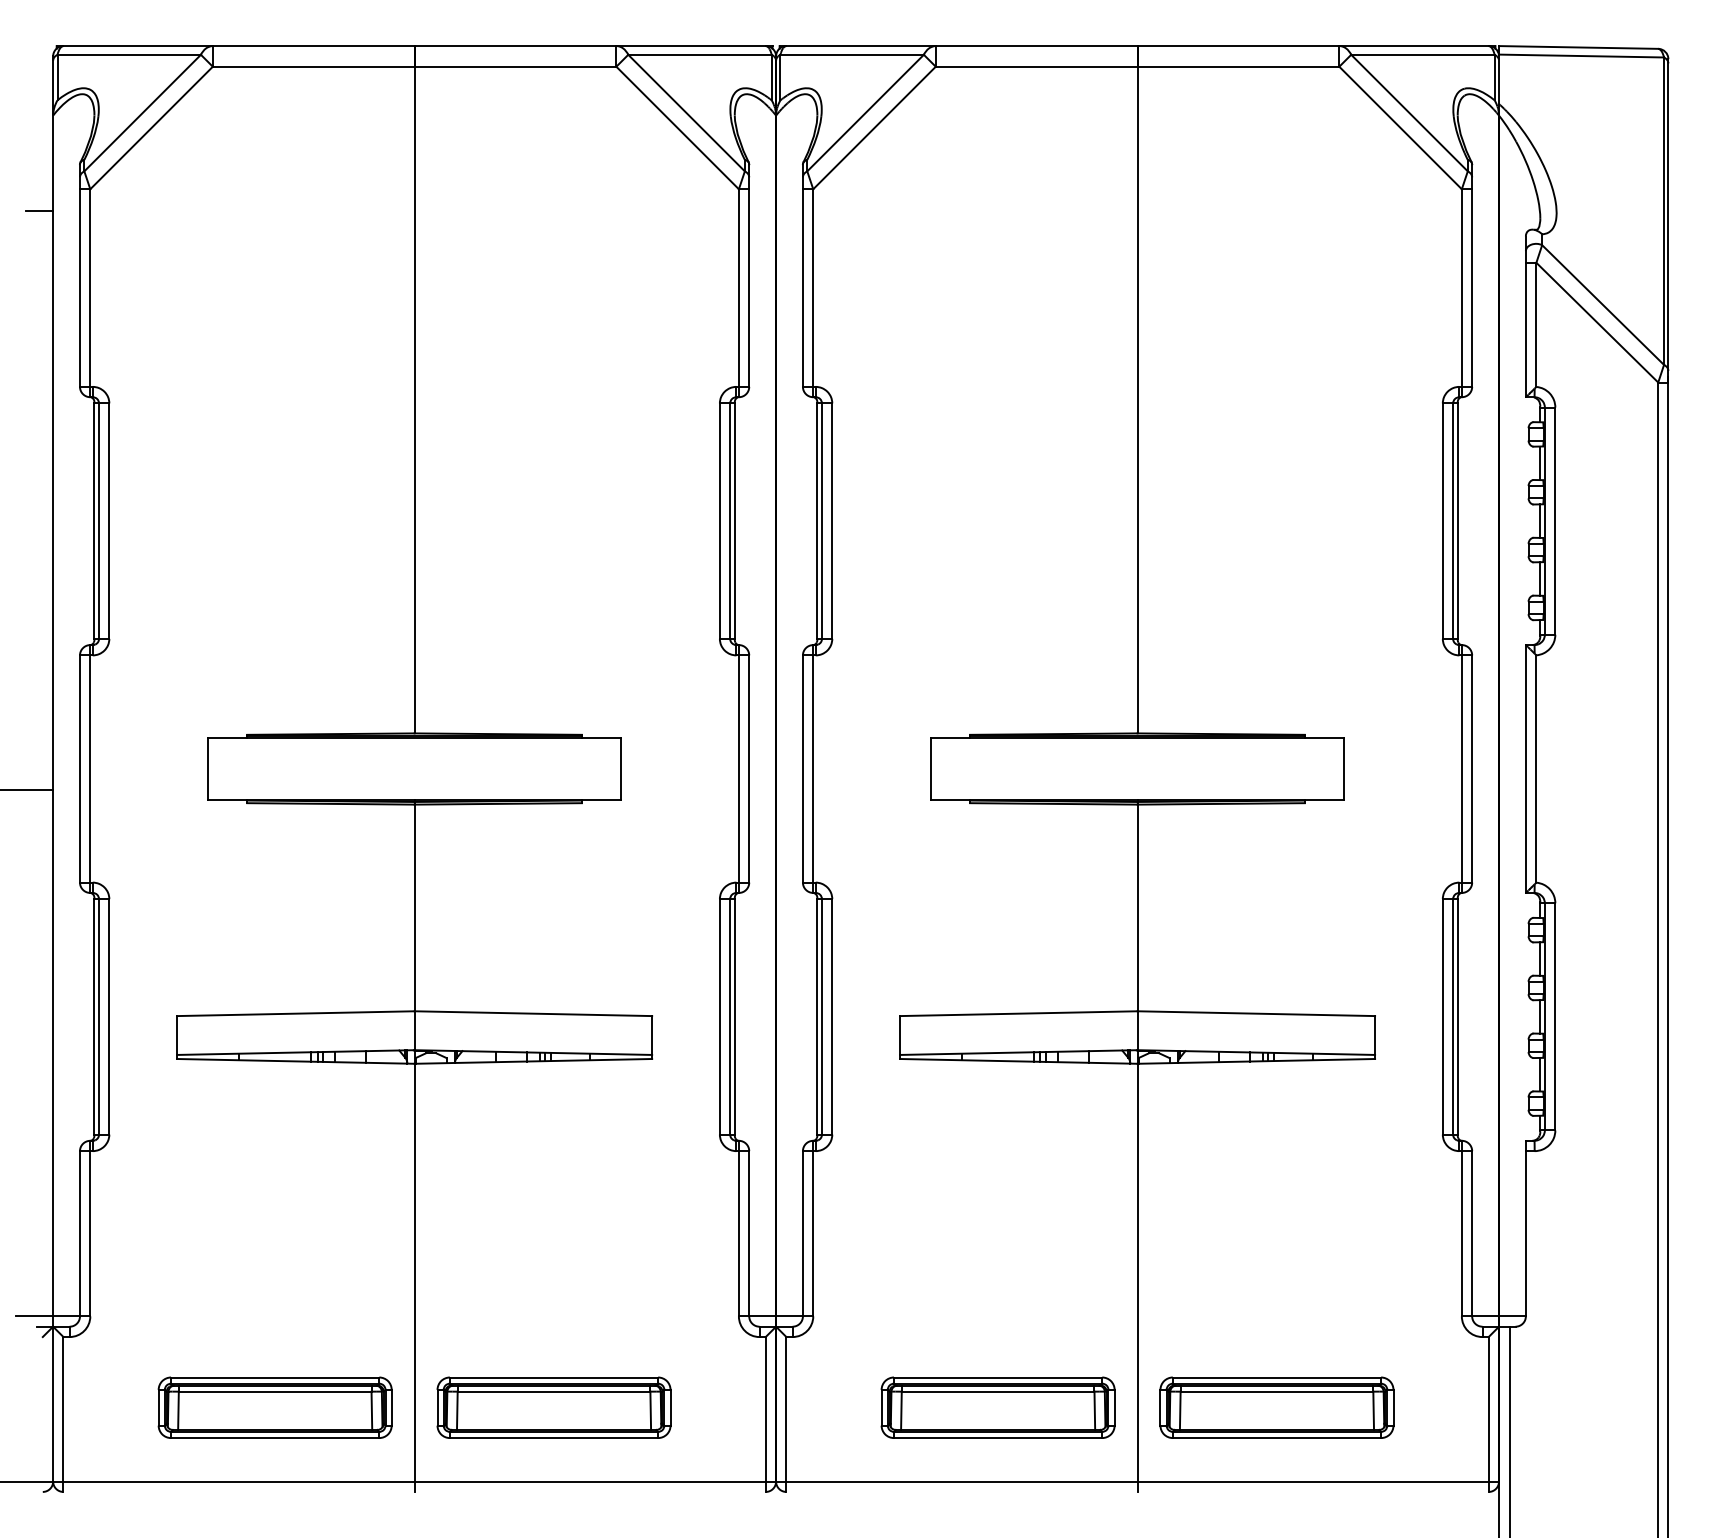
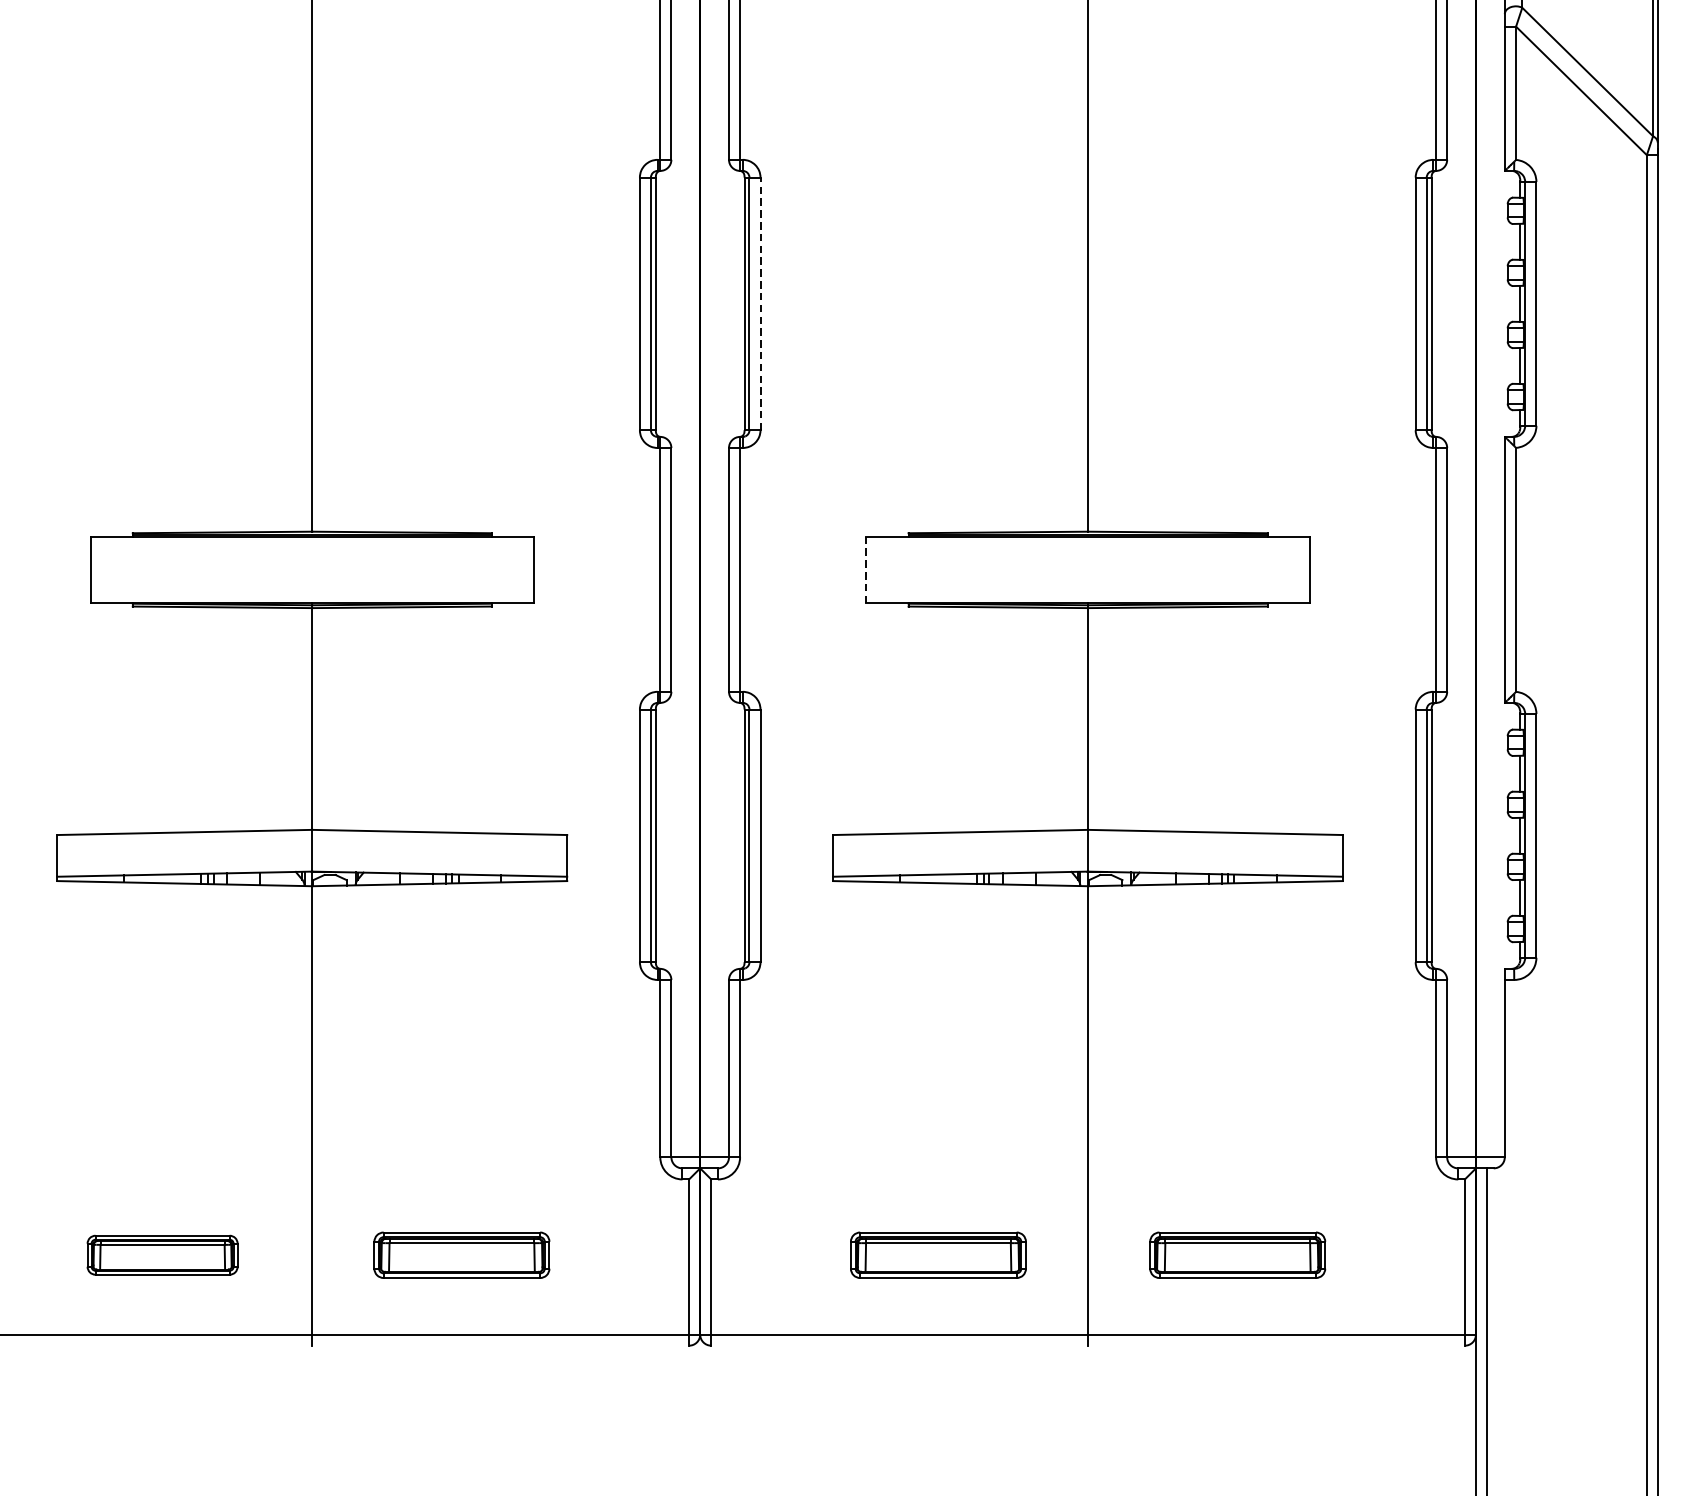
line: (832, 521) -> (760, 304), solid -> dashed
line: (931, 769) -> (866, 570), solid -> dashed
part: (274, 1407) -> (161, 1255), size x0.6
part: (553, 1407) -> (461, 1255), size x0.7
part: (997, 1407) -> (937, 1255), size x0.7
part: (1276, 1407) -> (1237, 1255), size x0.7

